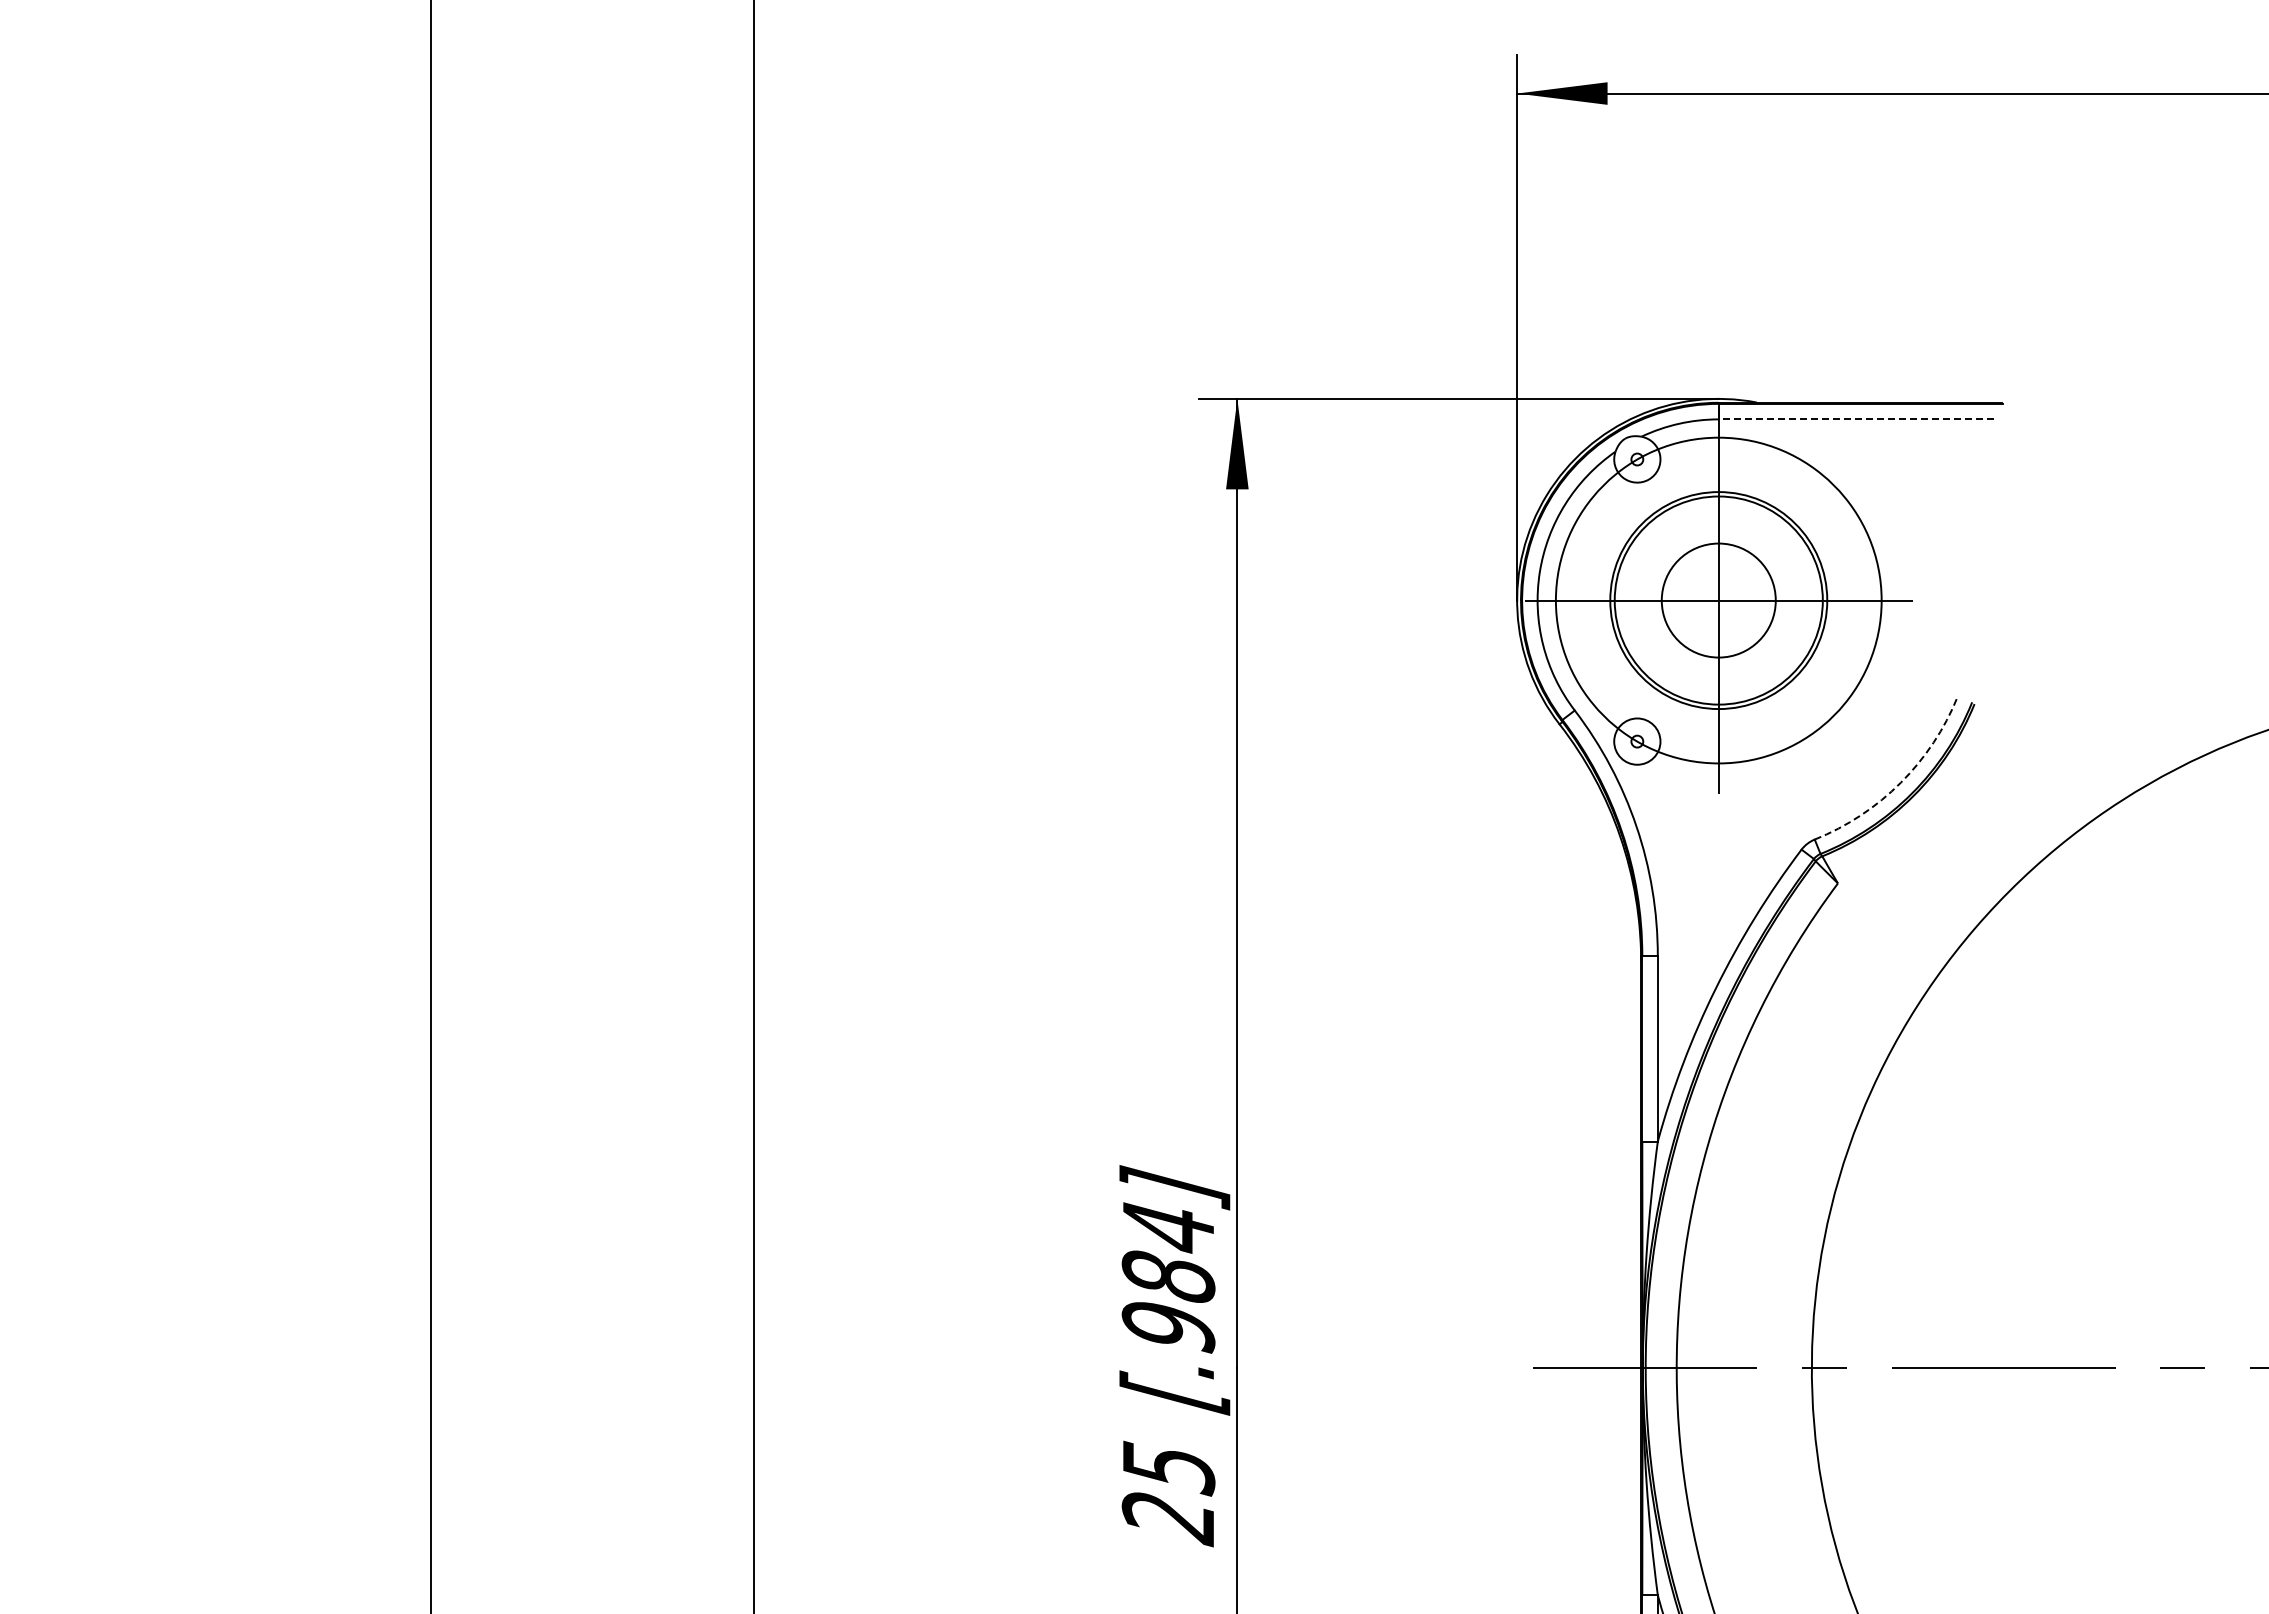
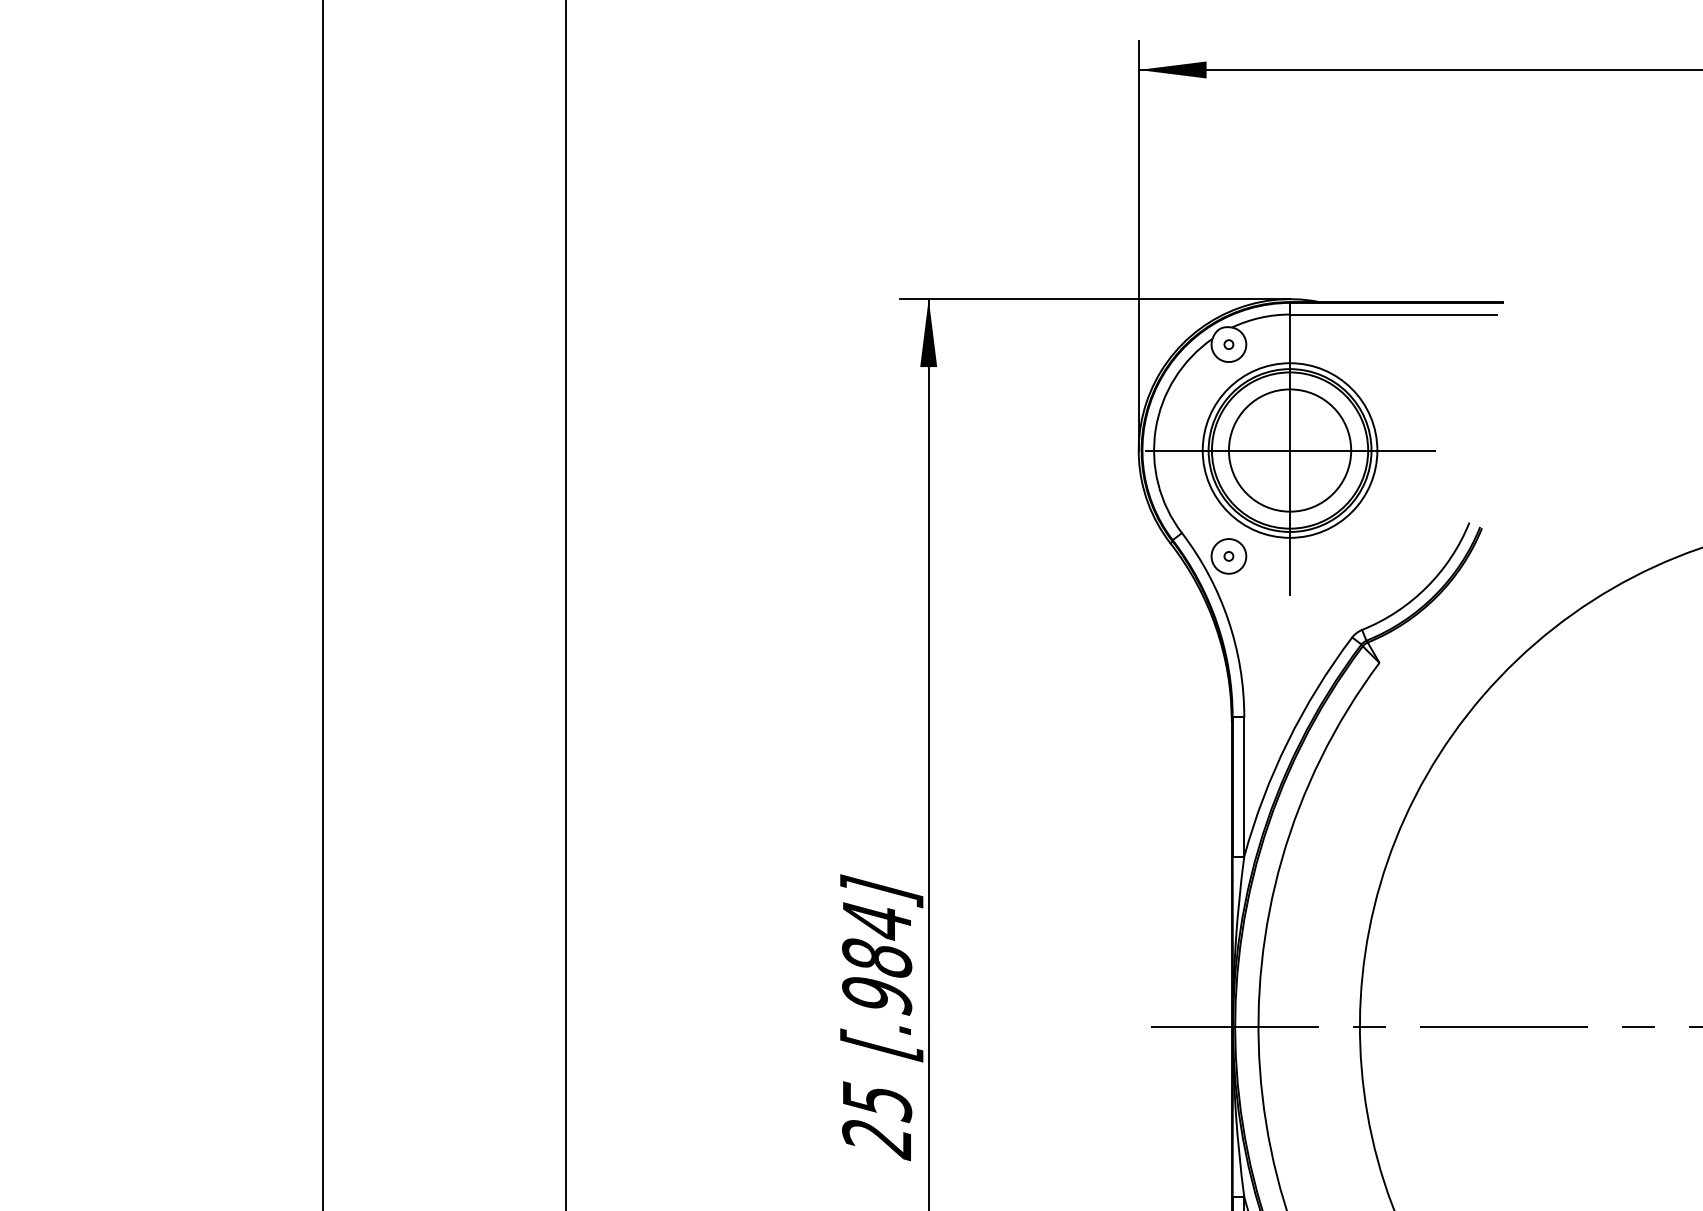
line: (1856, 419) -> (1393, 314), dashed -> solid
circle: (1718, 600) -> (1289, 450), size x0.71
circle: (1718, 600) -> (1289, 450), size x1.43
arc: (1900, 782) -> (1426, 587), dashed -> solid

